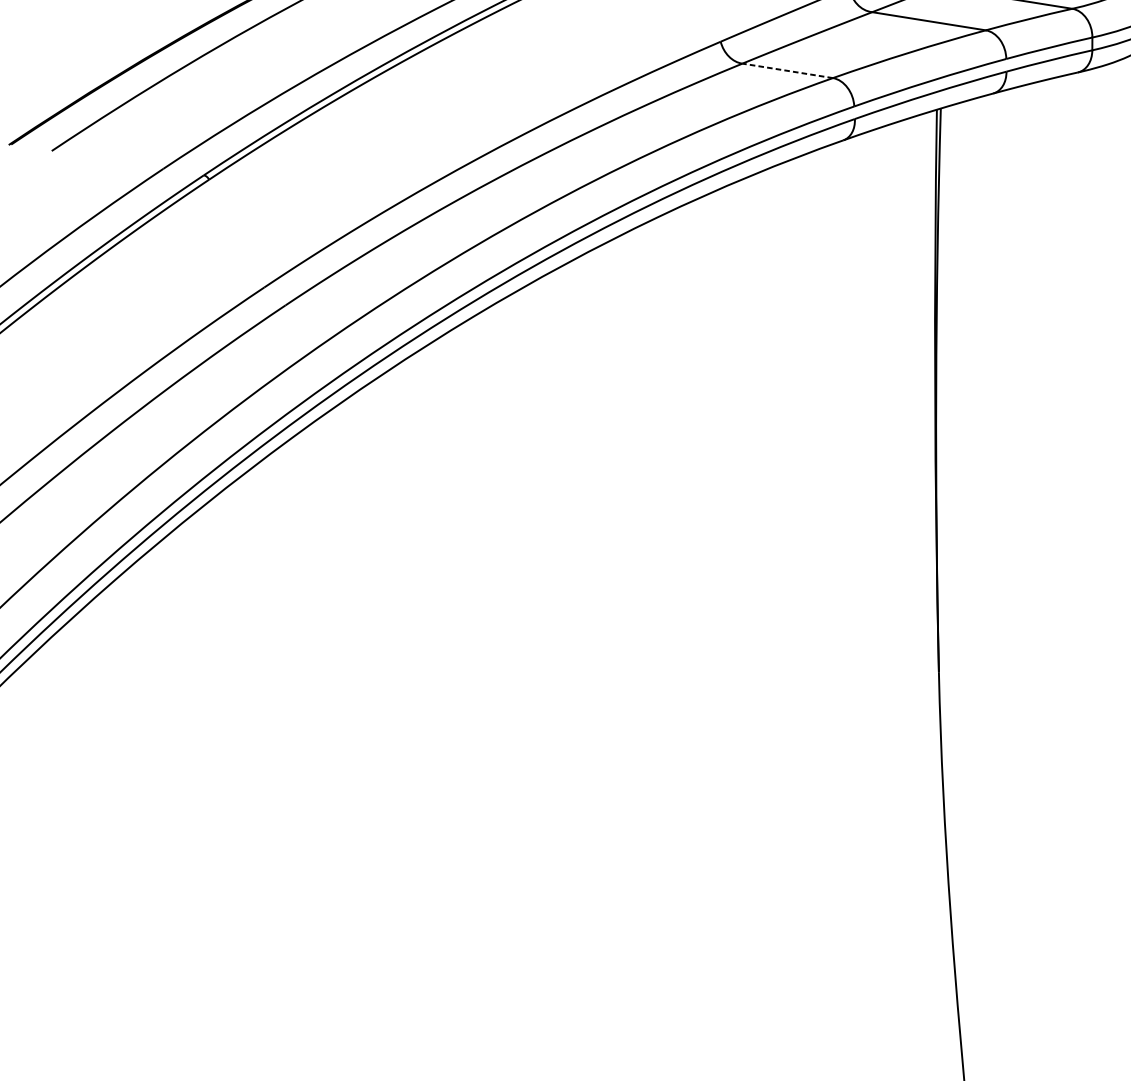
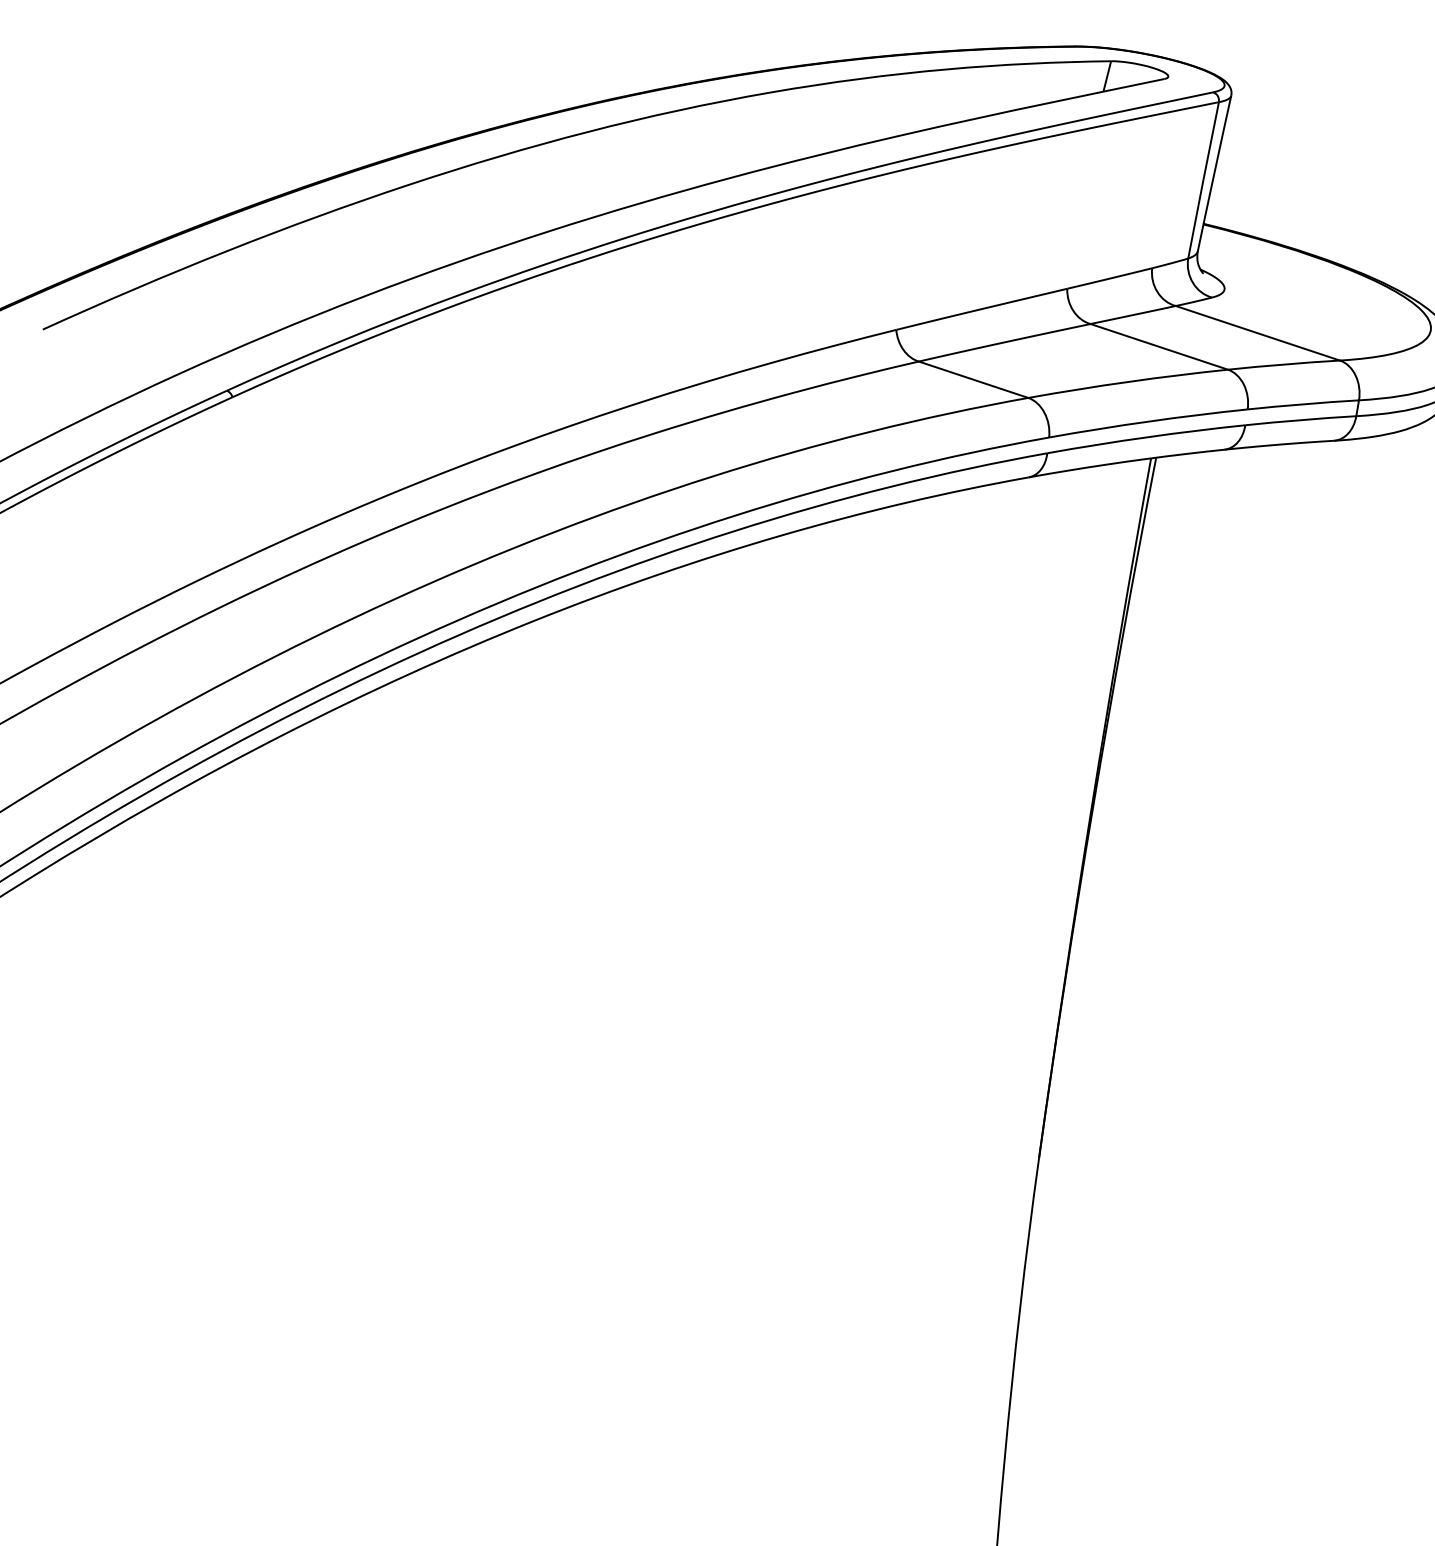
line: (787, 70) -> (973, 379), dashed -> solid

